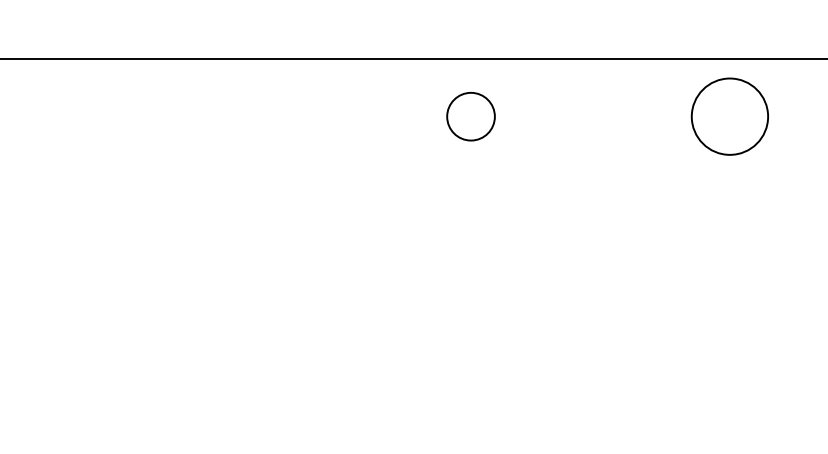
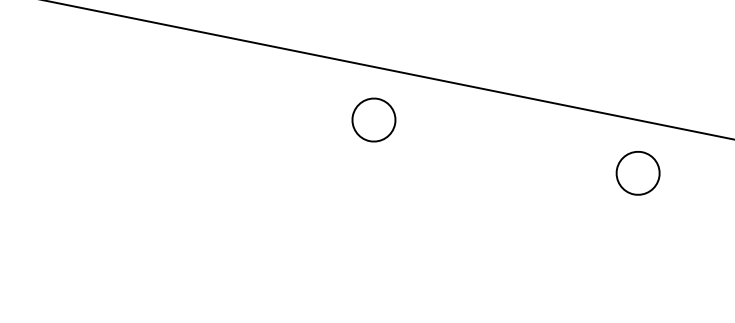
circle: (470, 116) -> (373, 119), moved
circle: (729, 116) -> (637, 173), size x0.62

